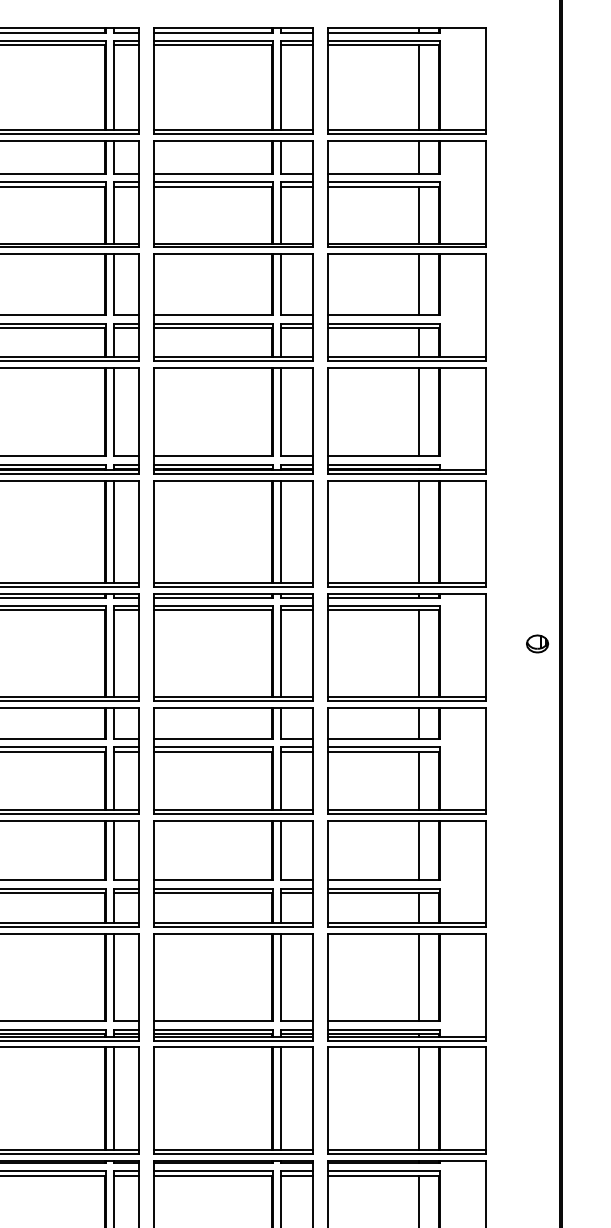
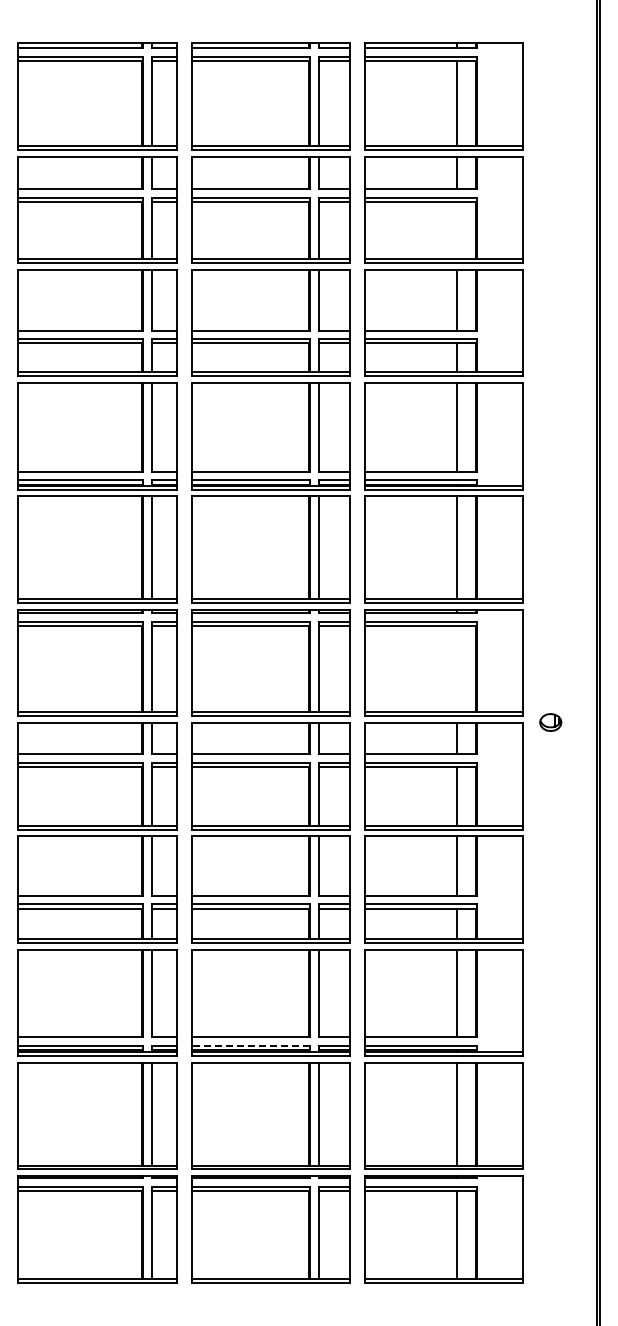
line: (419, 214) -> (456, 230), removed
part: (537, 643) -> (550, 722), moved
line: (419, 653) -> (456, 669), removed
line: (213, 1029) -> (250, 1045), solid -> dashed

